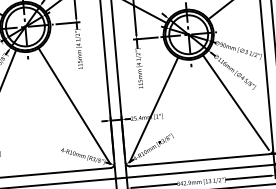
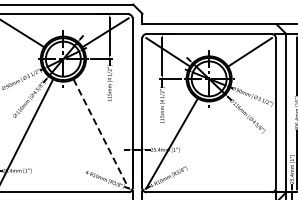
line: (235, 102) -> (245, 143), removed
line: (74, 106) -> (101, 134), solid -> dashed

